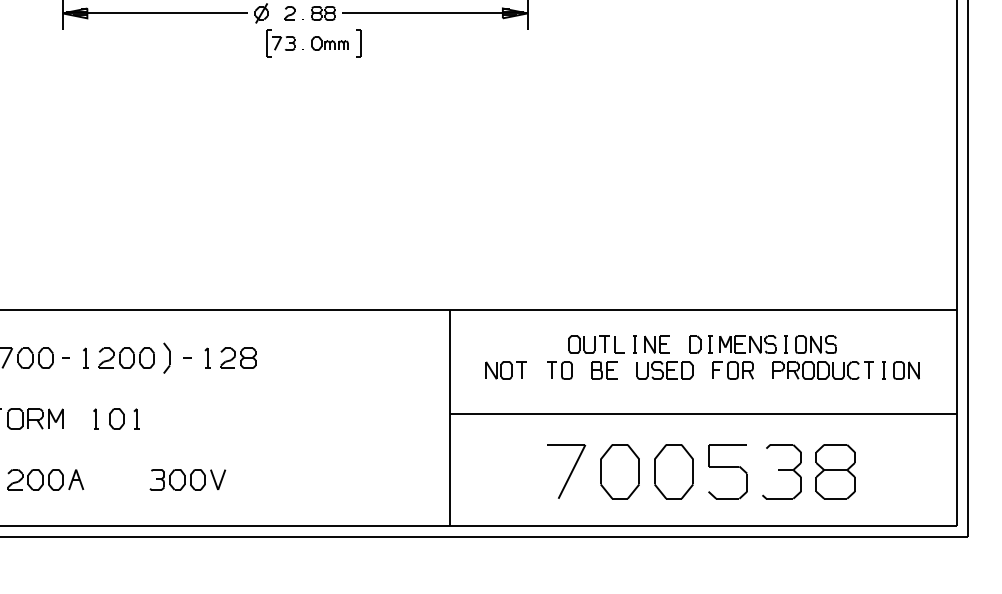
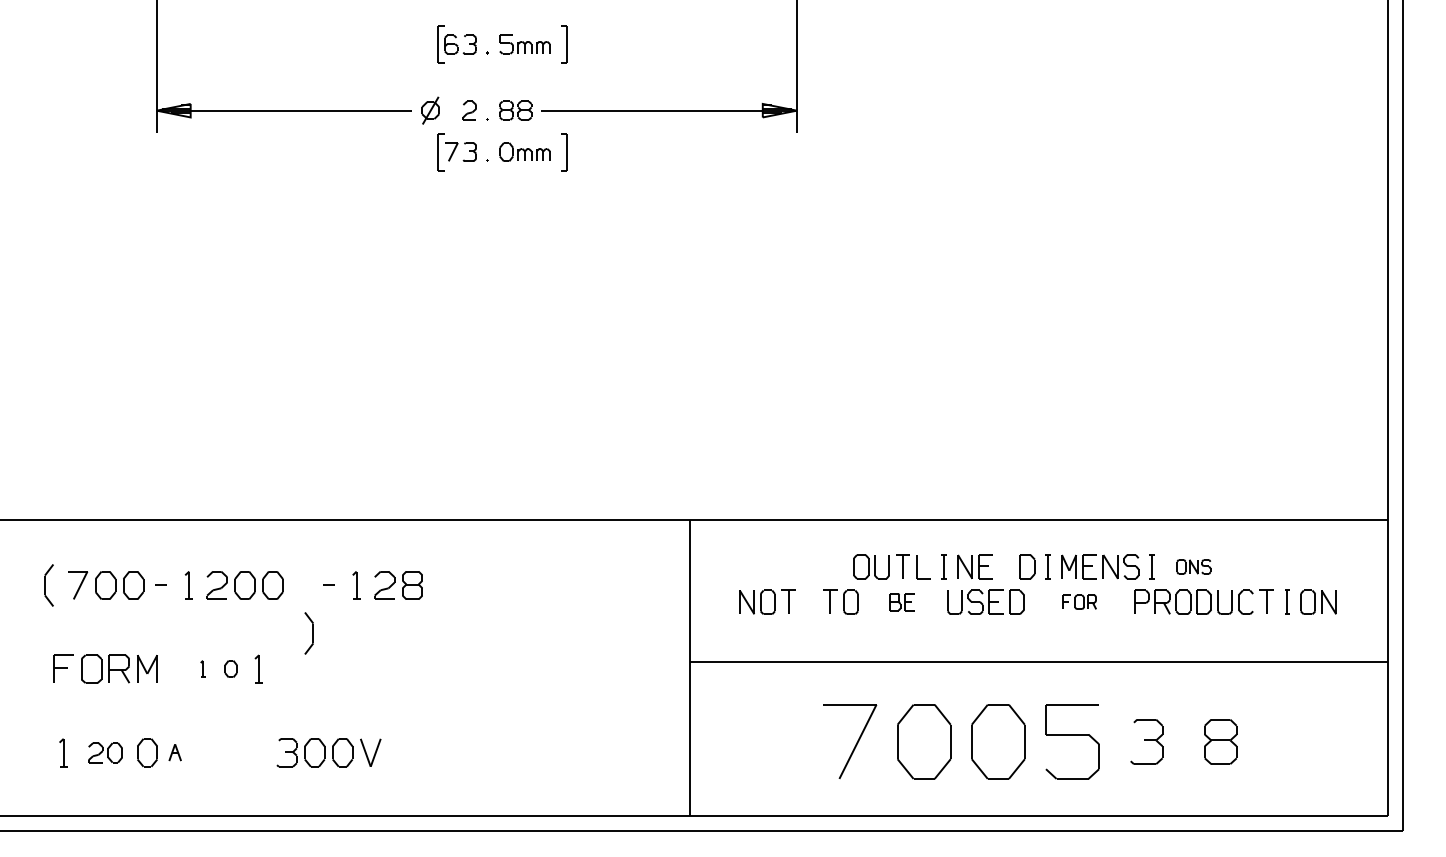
part: (815, 344) -> (1193, 566), size x0.6
part: (166, 358) -> (308, 633), moved
part: (604, 369) -> (902, 601), size x0.7
part: (732, 369) -> (1079, 601), size x0.6
part: (95, 418) -> (202, 668), size x0.6
part: (116, 418) -> (230, 668), size x0.6
part: (781, 471) -> (1146, 741), size x0.6
part: (835, 471) -> (1220, 741), size x0.6
part: (25, 479) -> (105, 752), size x0.7
part: (75, 479) -> (174, 752), size x0.6

